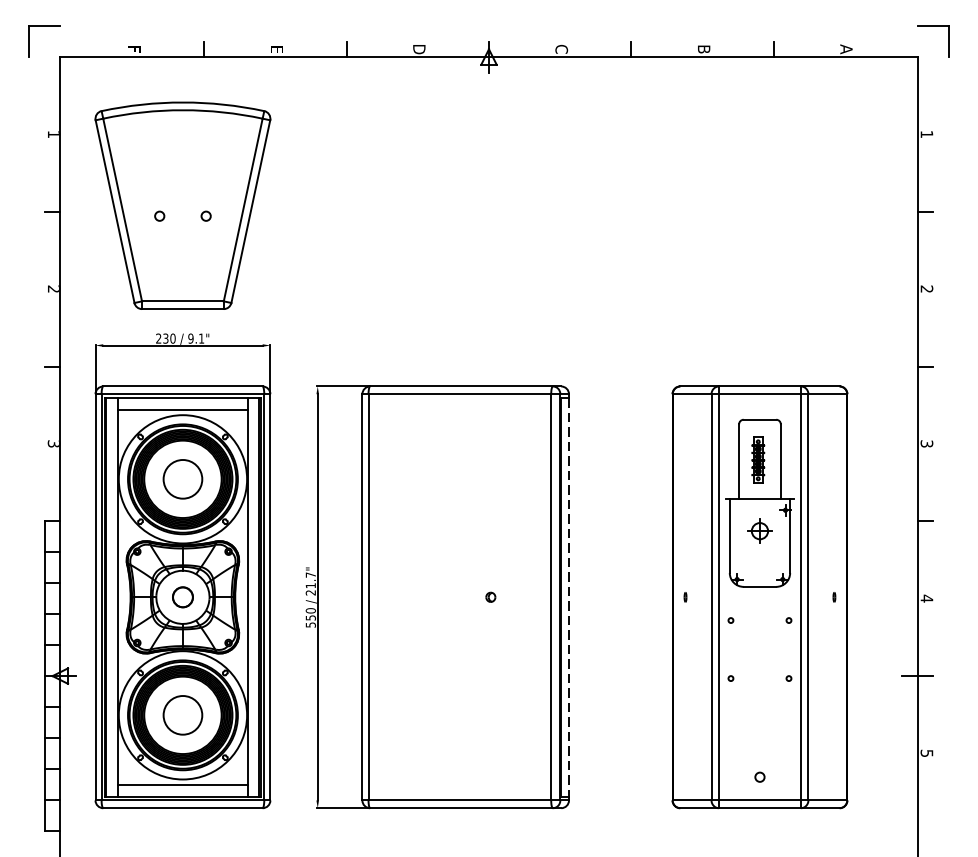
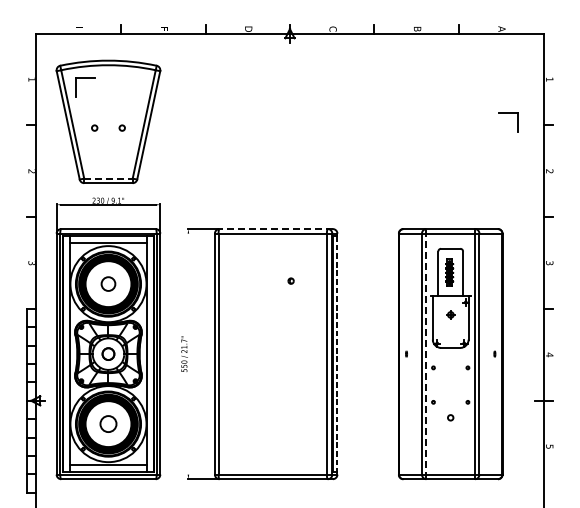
part: (44, 26) -> (85, 78), moved
part: (933, 26) -> (508, 113), moved
line: (182, 301) -> (108, 178), solid -> dashed
line: (466, 387) -> (276, 229), solid -> dashed
circle: (182, 478) -> (108, 283), size x0.6
part: (759, 530) -> (450, 314), size x0.6
line: (317, 596) -> (188, 353), removed
part: (489, 596) -> (290, 280), moved
line: (719, 596) -> (426, 353), solid -> dashed
circle: (182, 714) -> (108, 423), size x0.7
circle: (759, 776) -> (450, 417), moved

